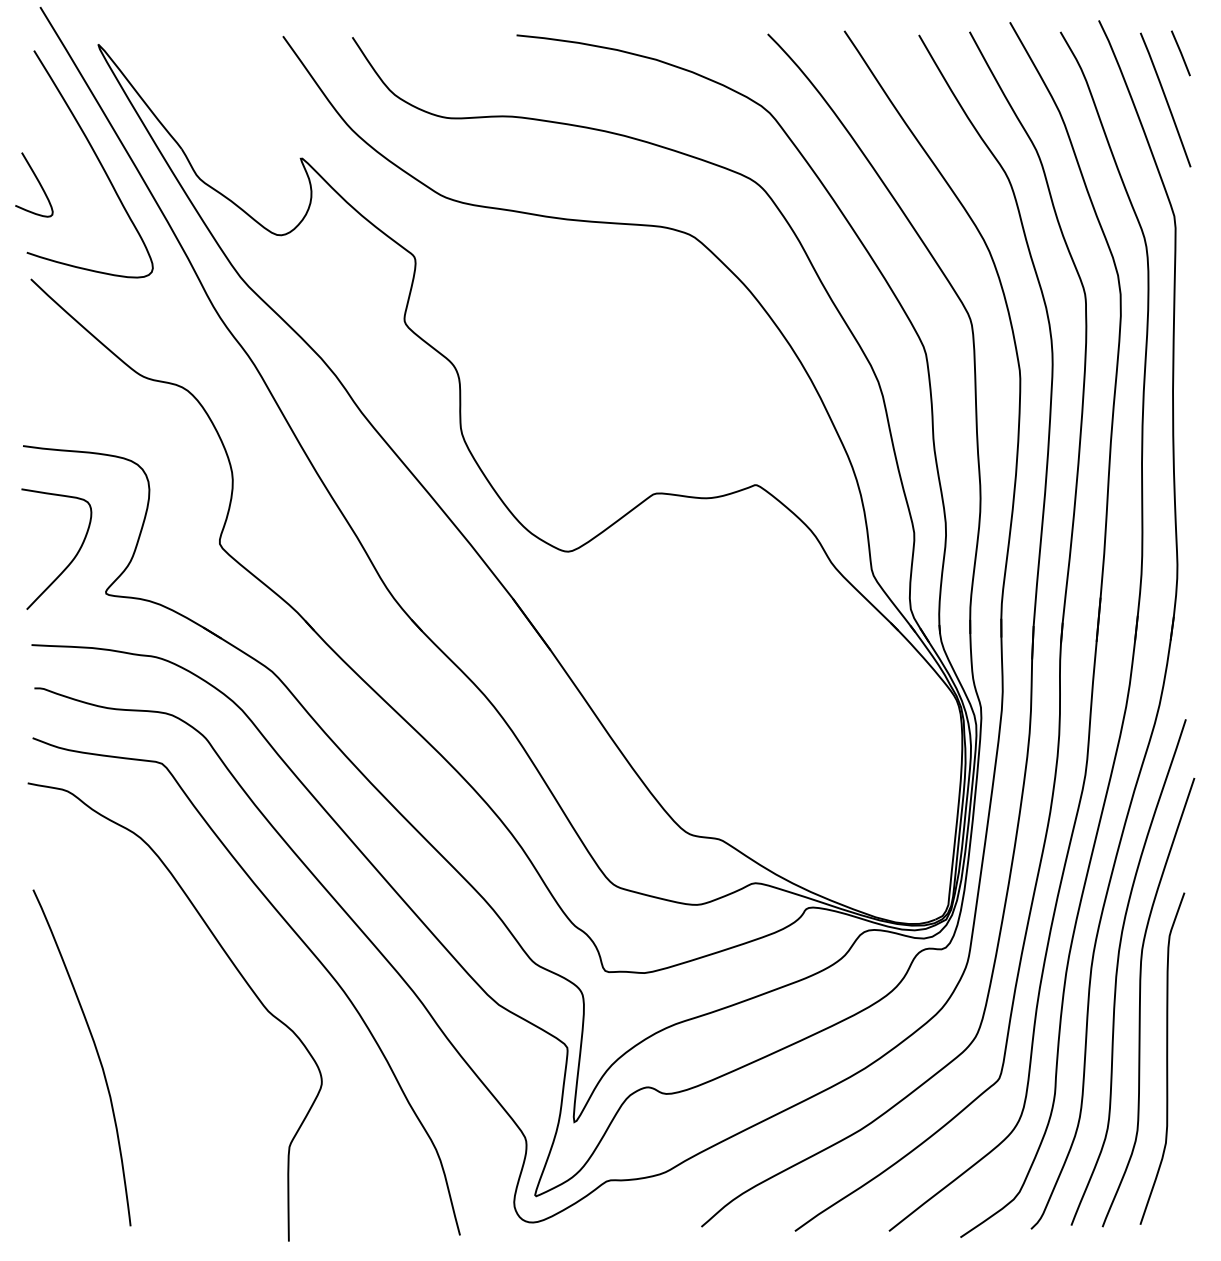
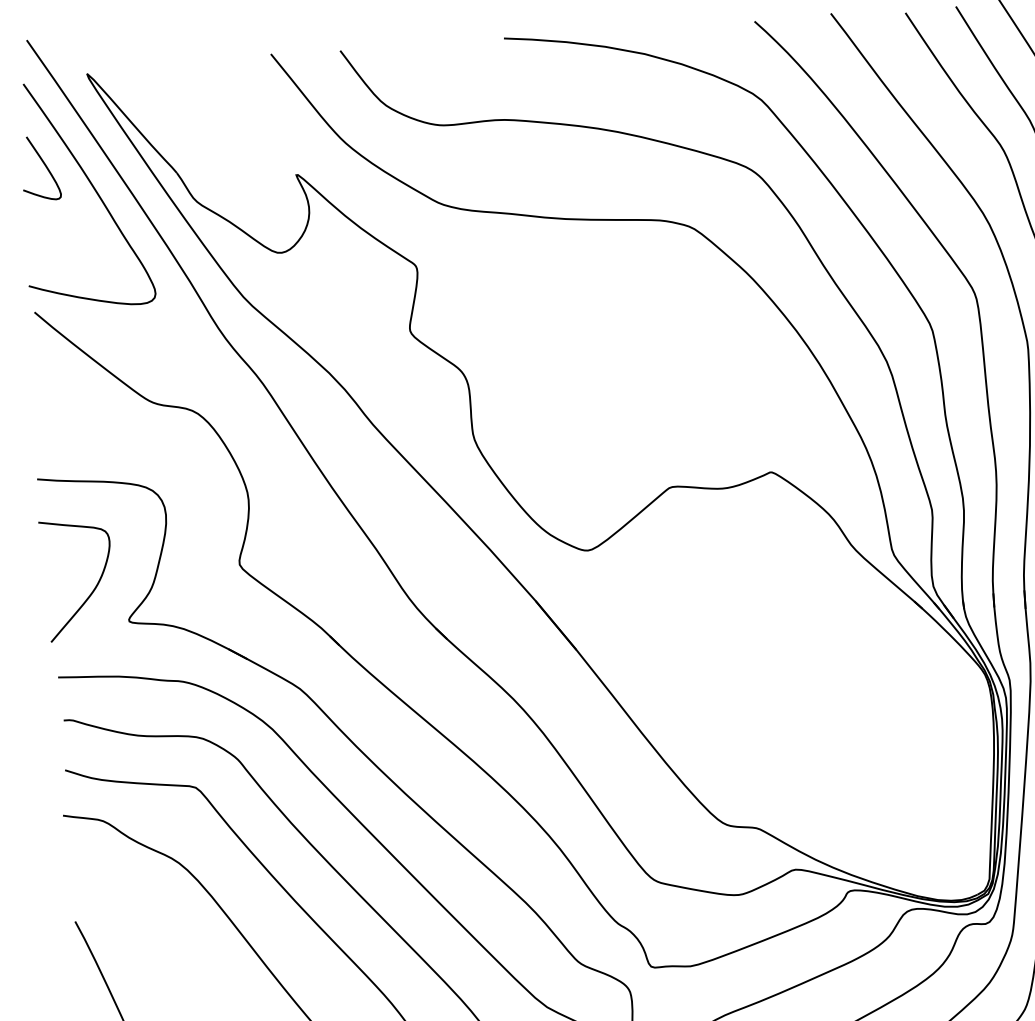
curve: (38, 183) -> (45, 166), moved

